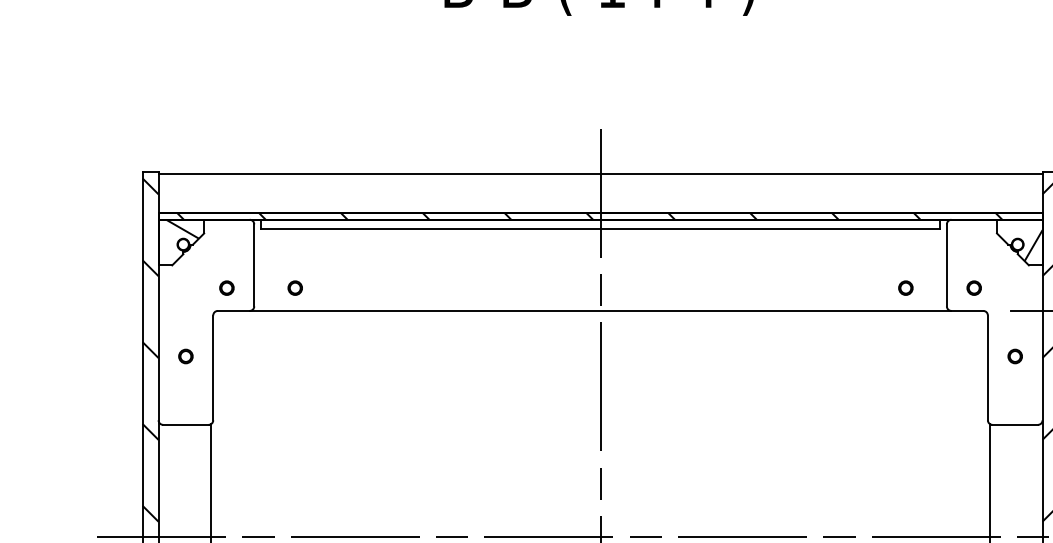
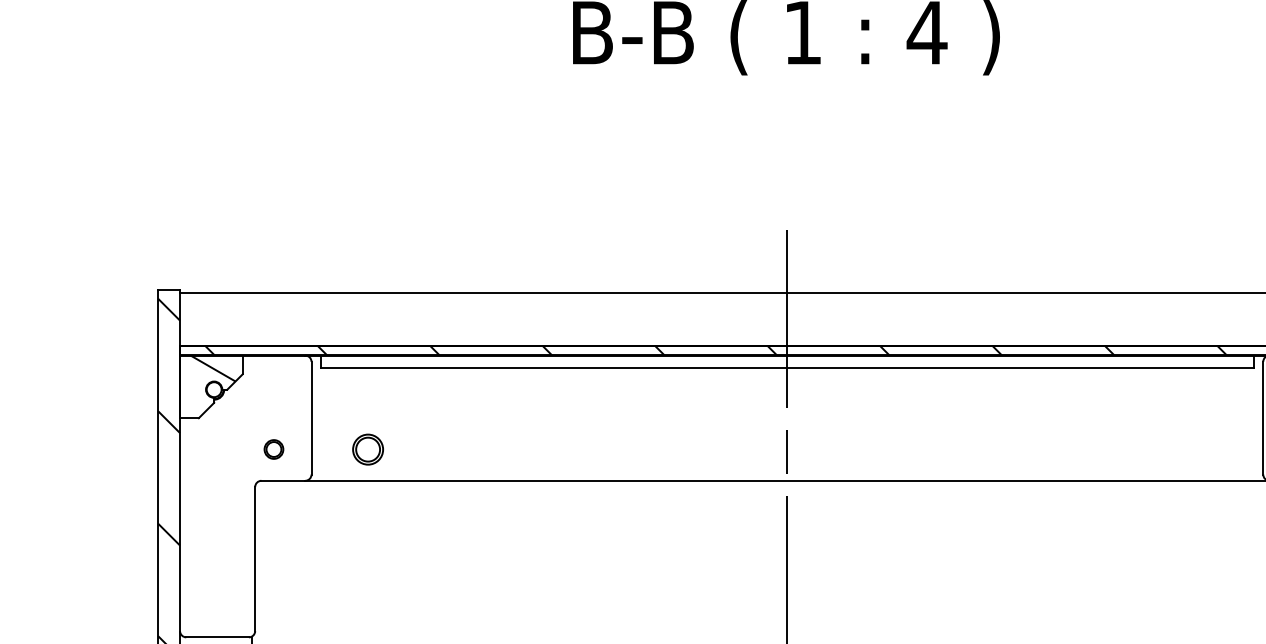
circle: (294, 287) -> (366, 448), size x1.6
circle: (905, 287) -> (1206, 448), removed
part: (185, 356) -> (217, 543), removed

